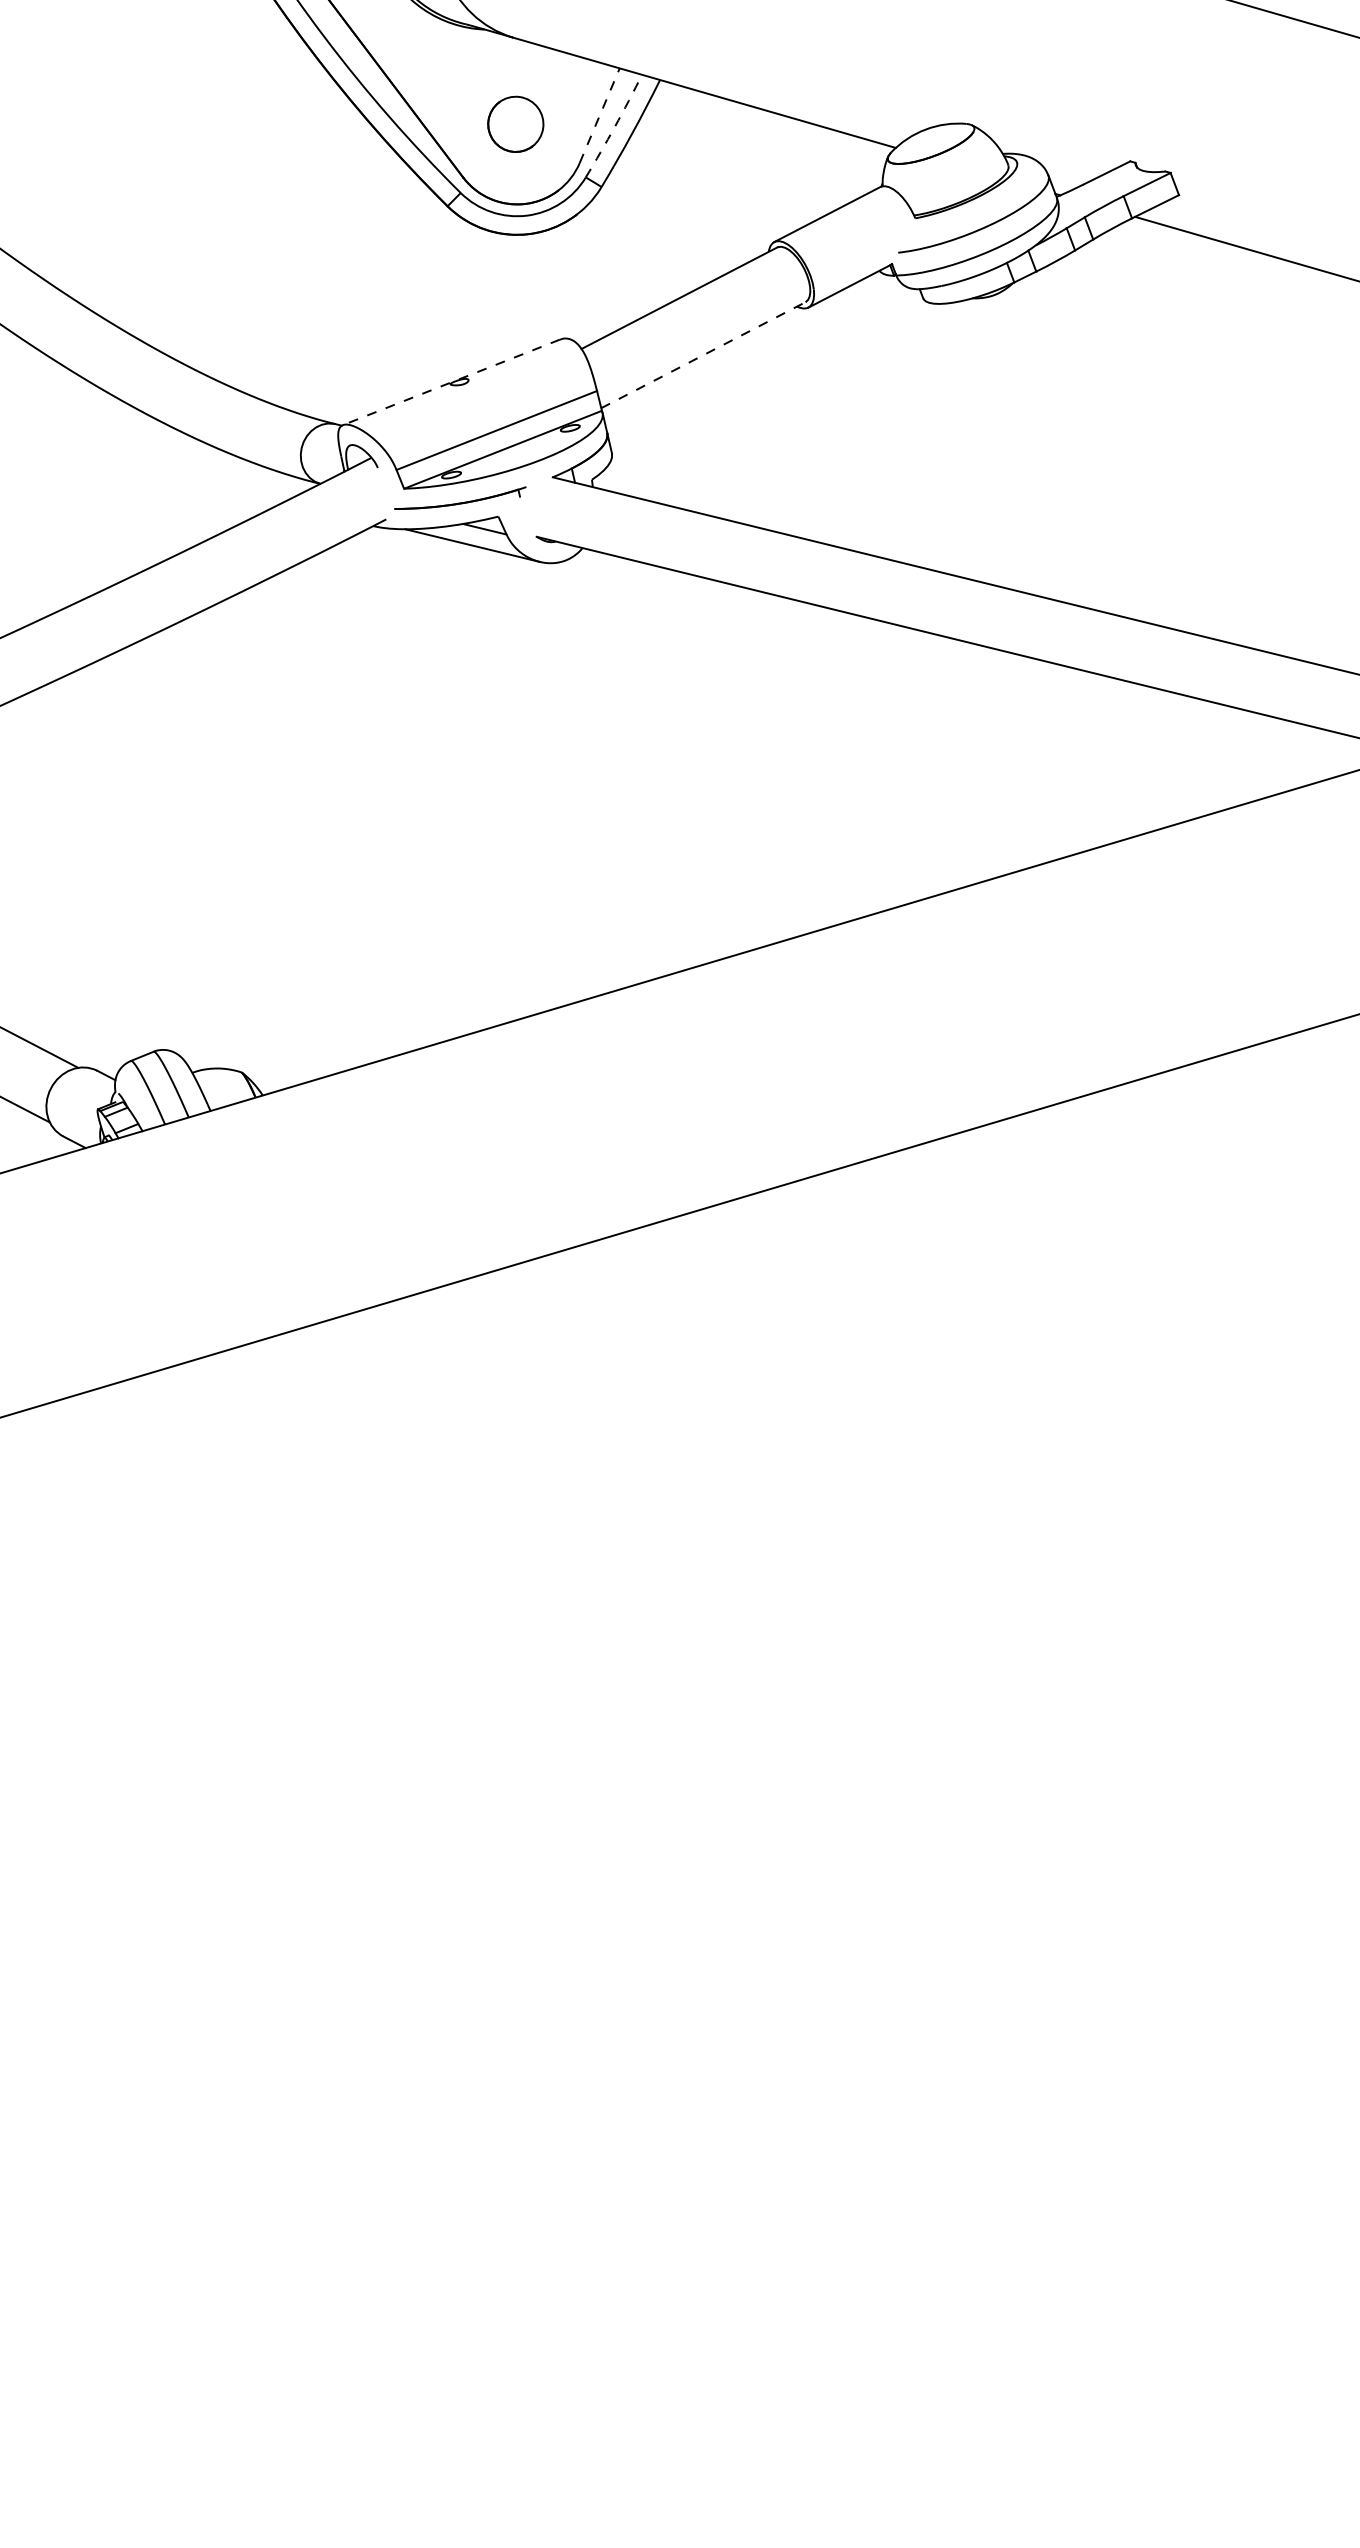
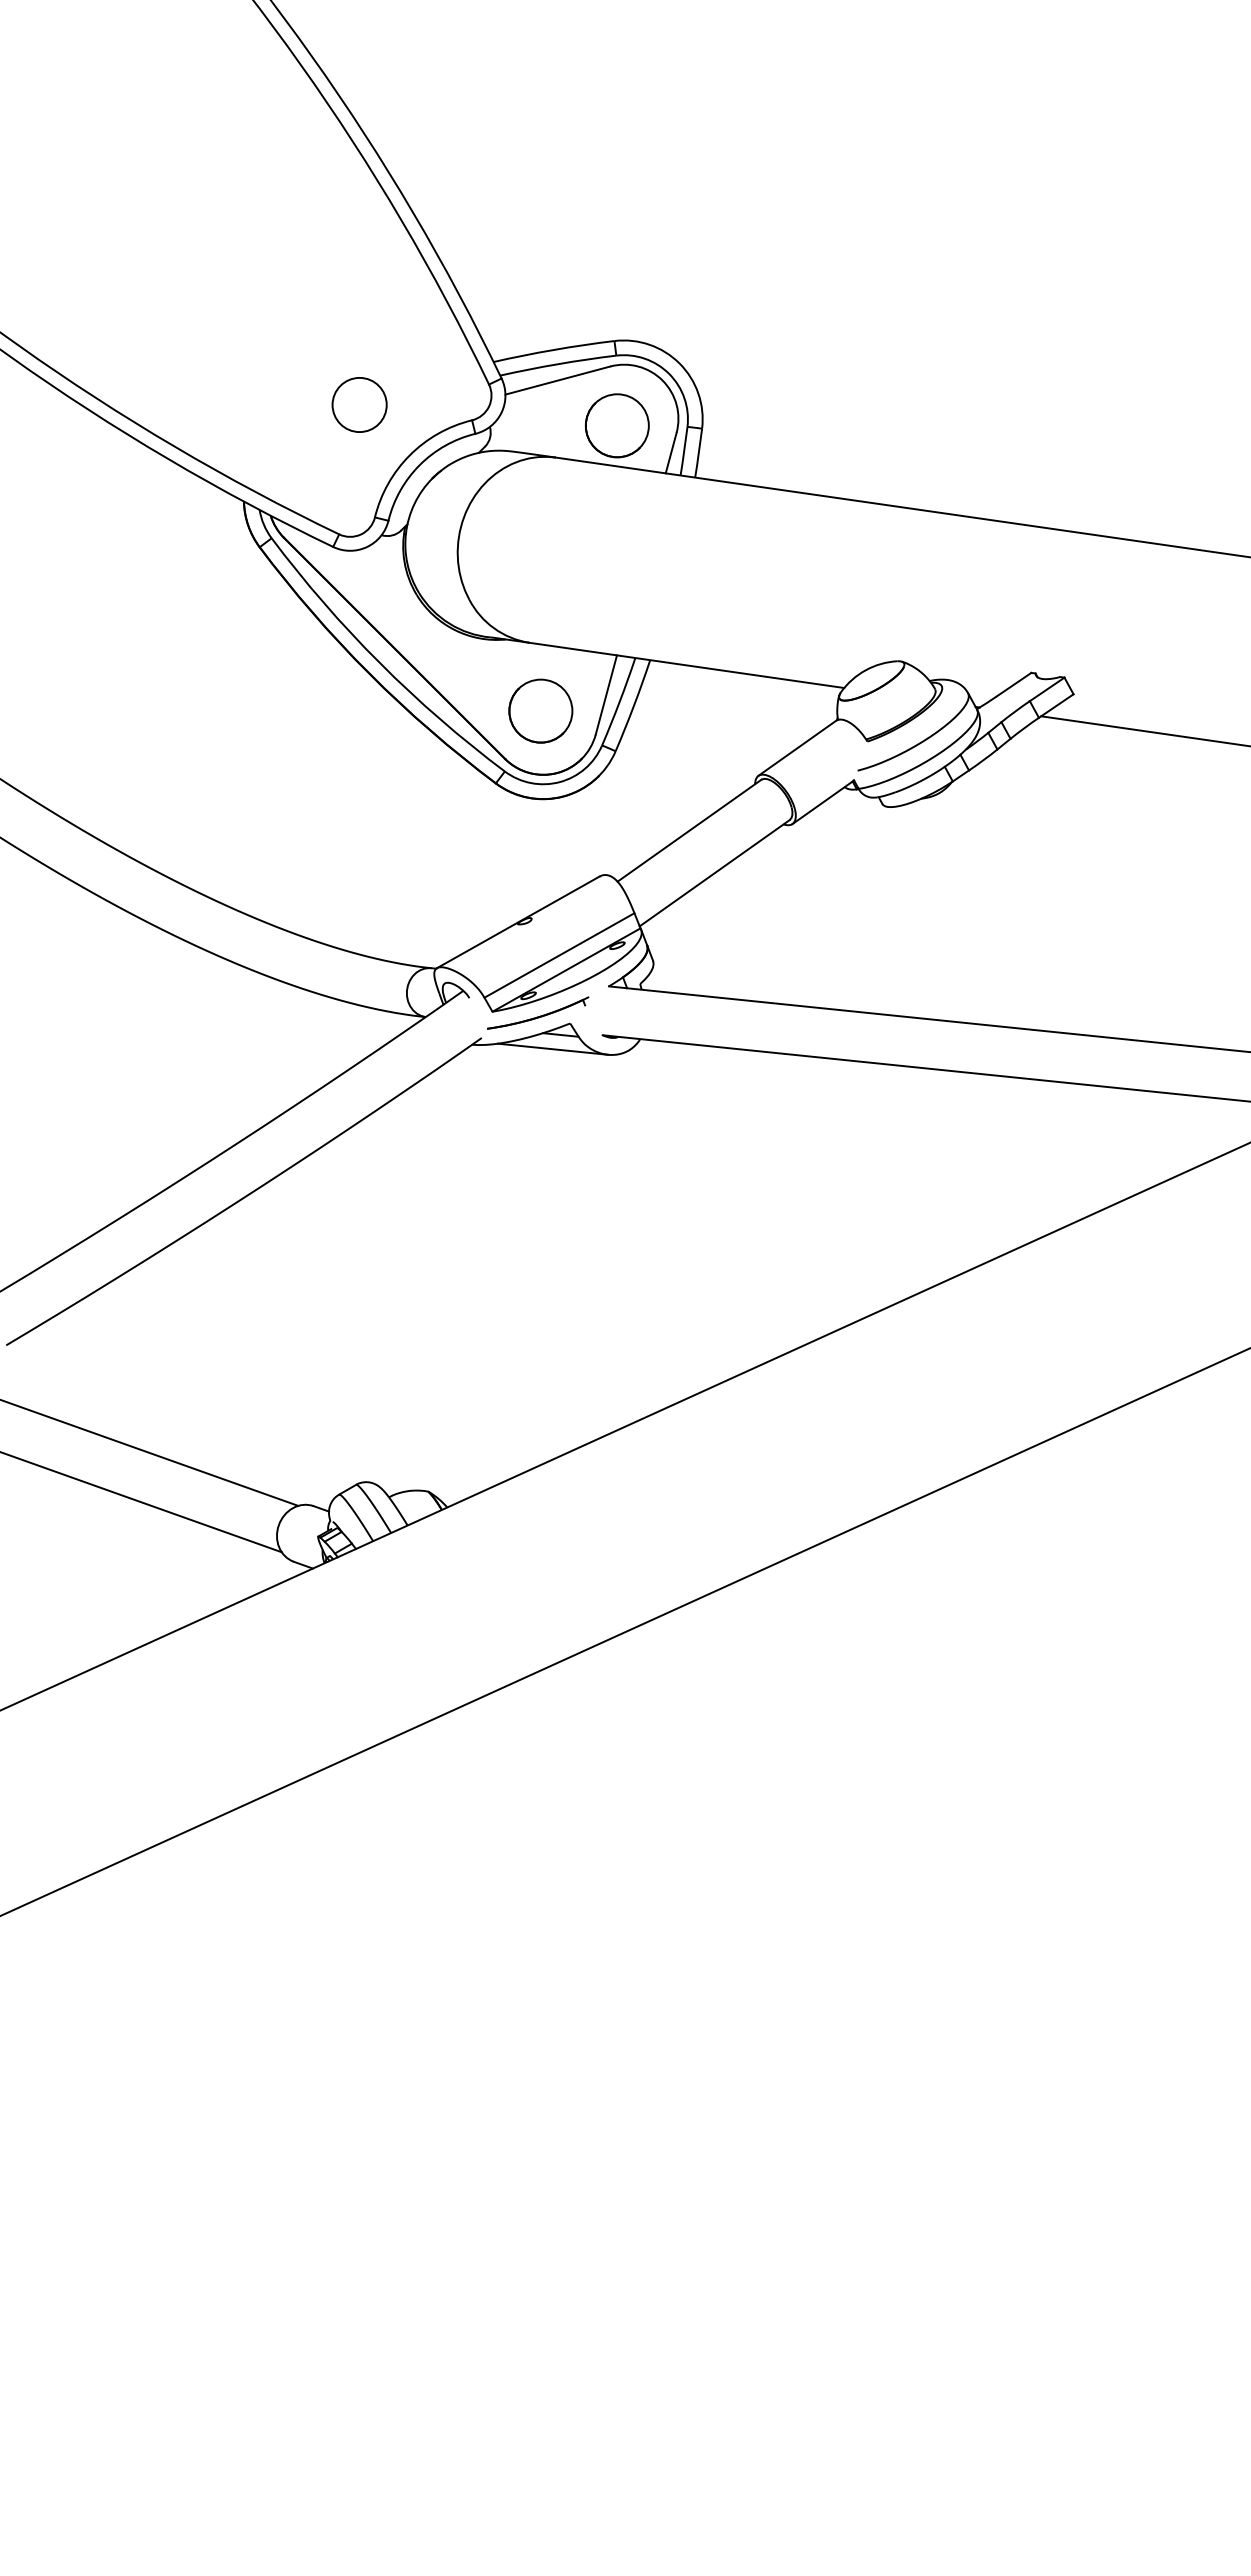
line: (599, 115) -> (606, 694), dashed -> solid
circle: (515, 123) -> (540, 710), size x1.43
arc: (614, 127) -> (619, 702), dashed -> solid
line: (703, 355) -> (714, 873), dashed -> solid
line: (450, 382) -> (517, 922), dashed -> solid

